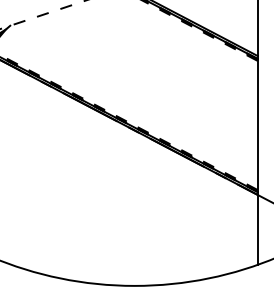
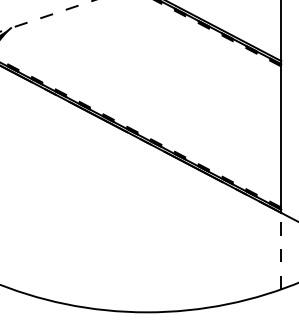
line: (257, 229) -> (281, 250), solid -> dashed

